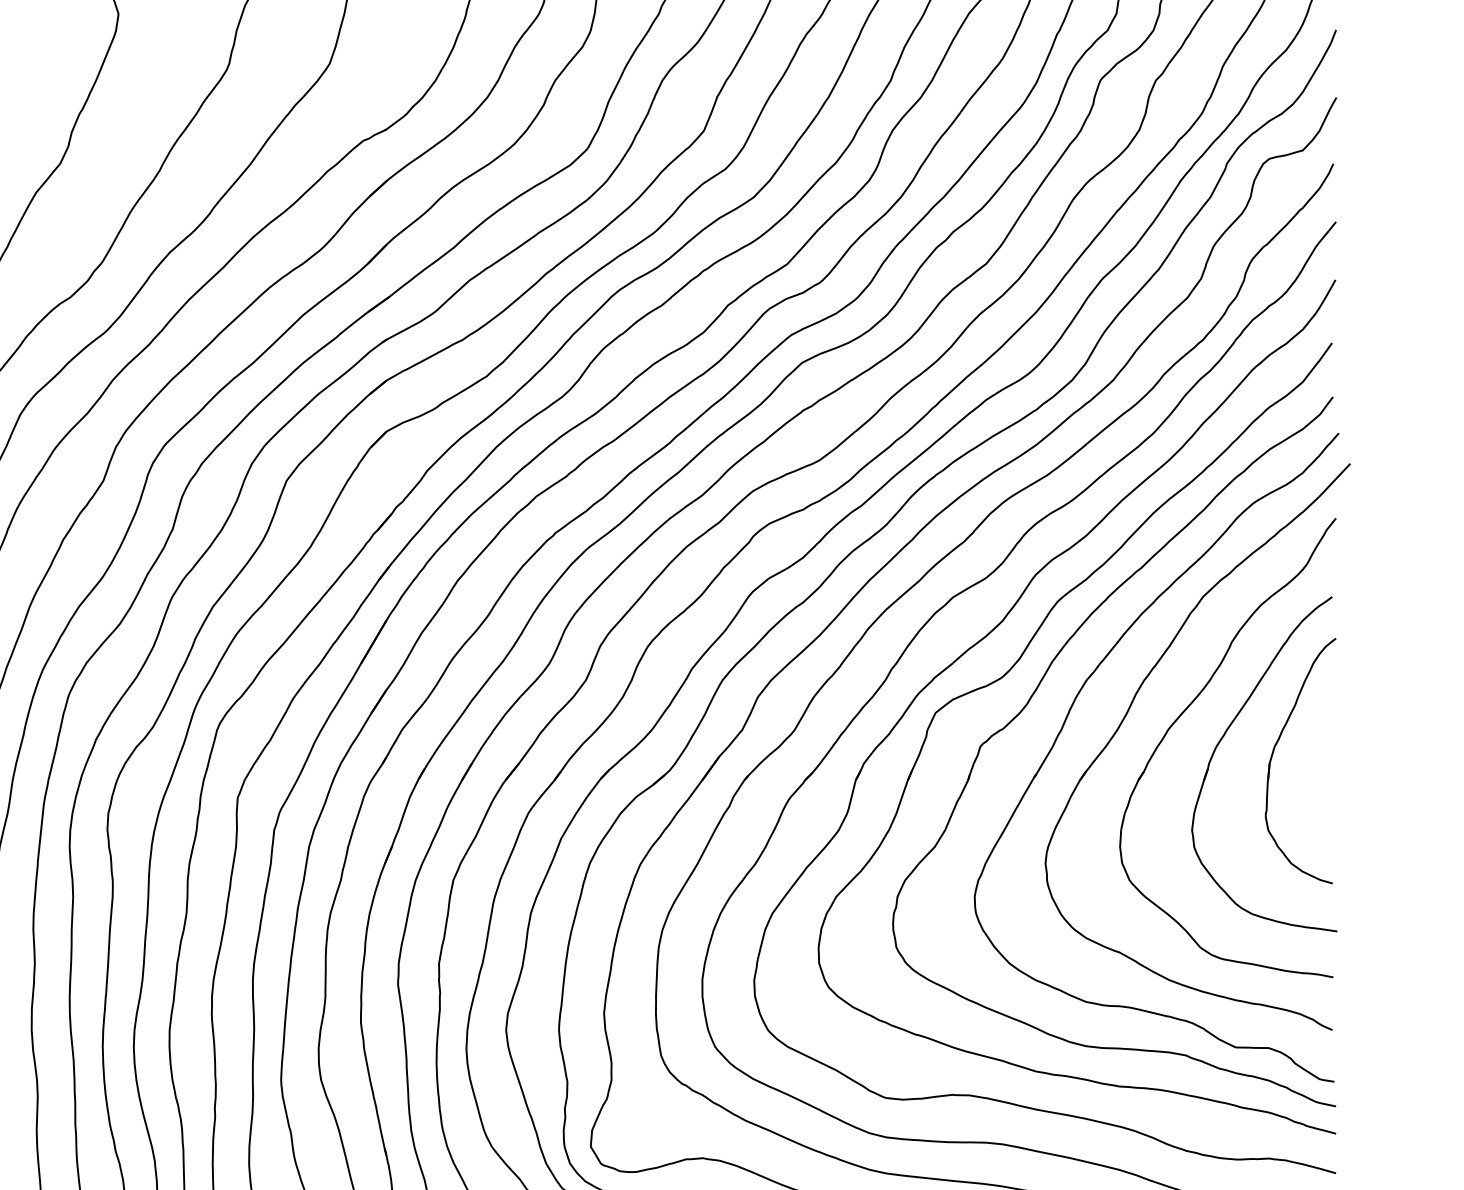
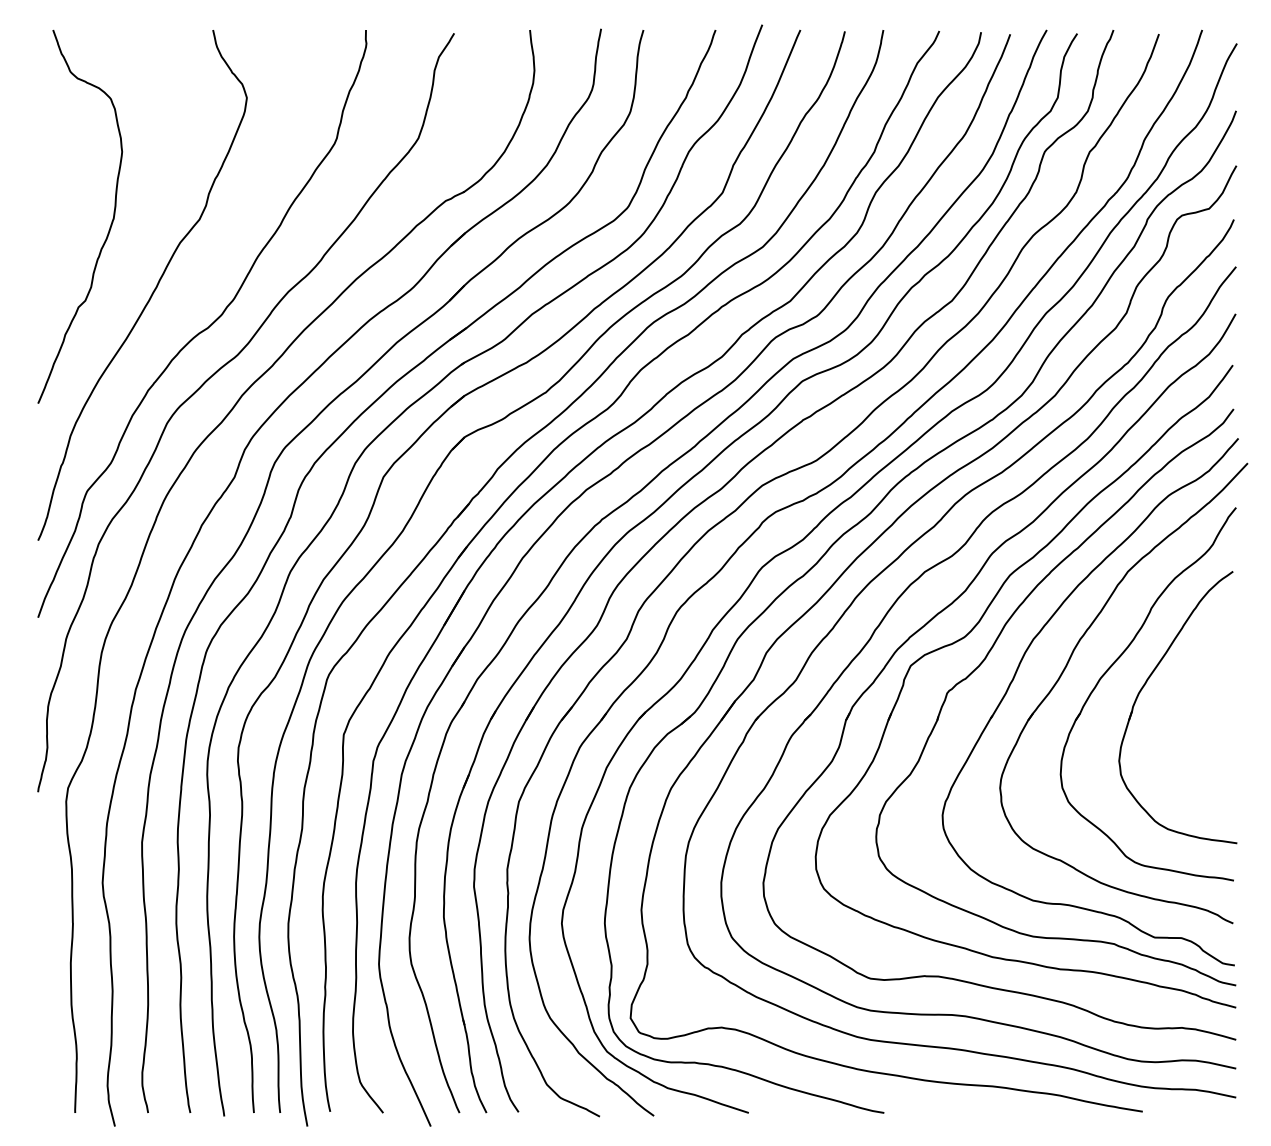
part: (1273, 755) -> (1185, 700), removed

